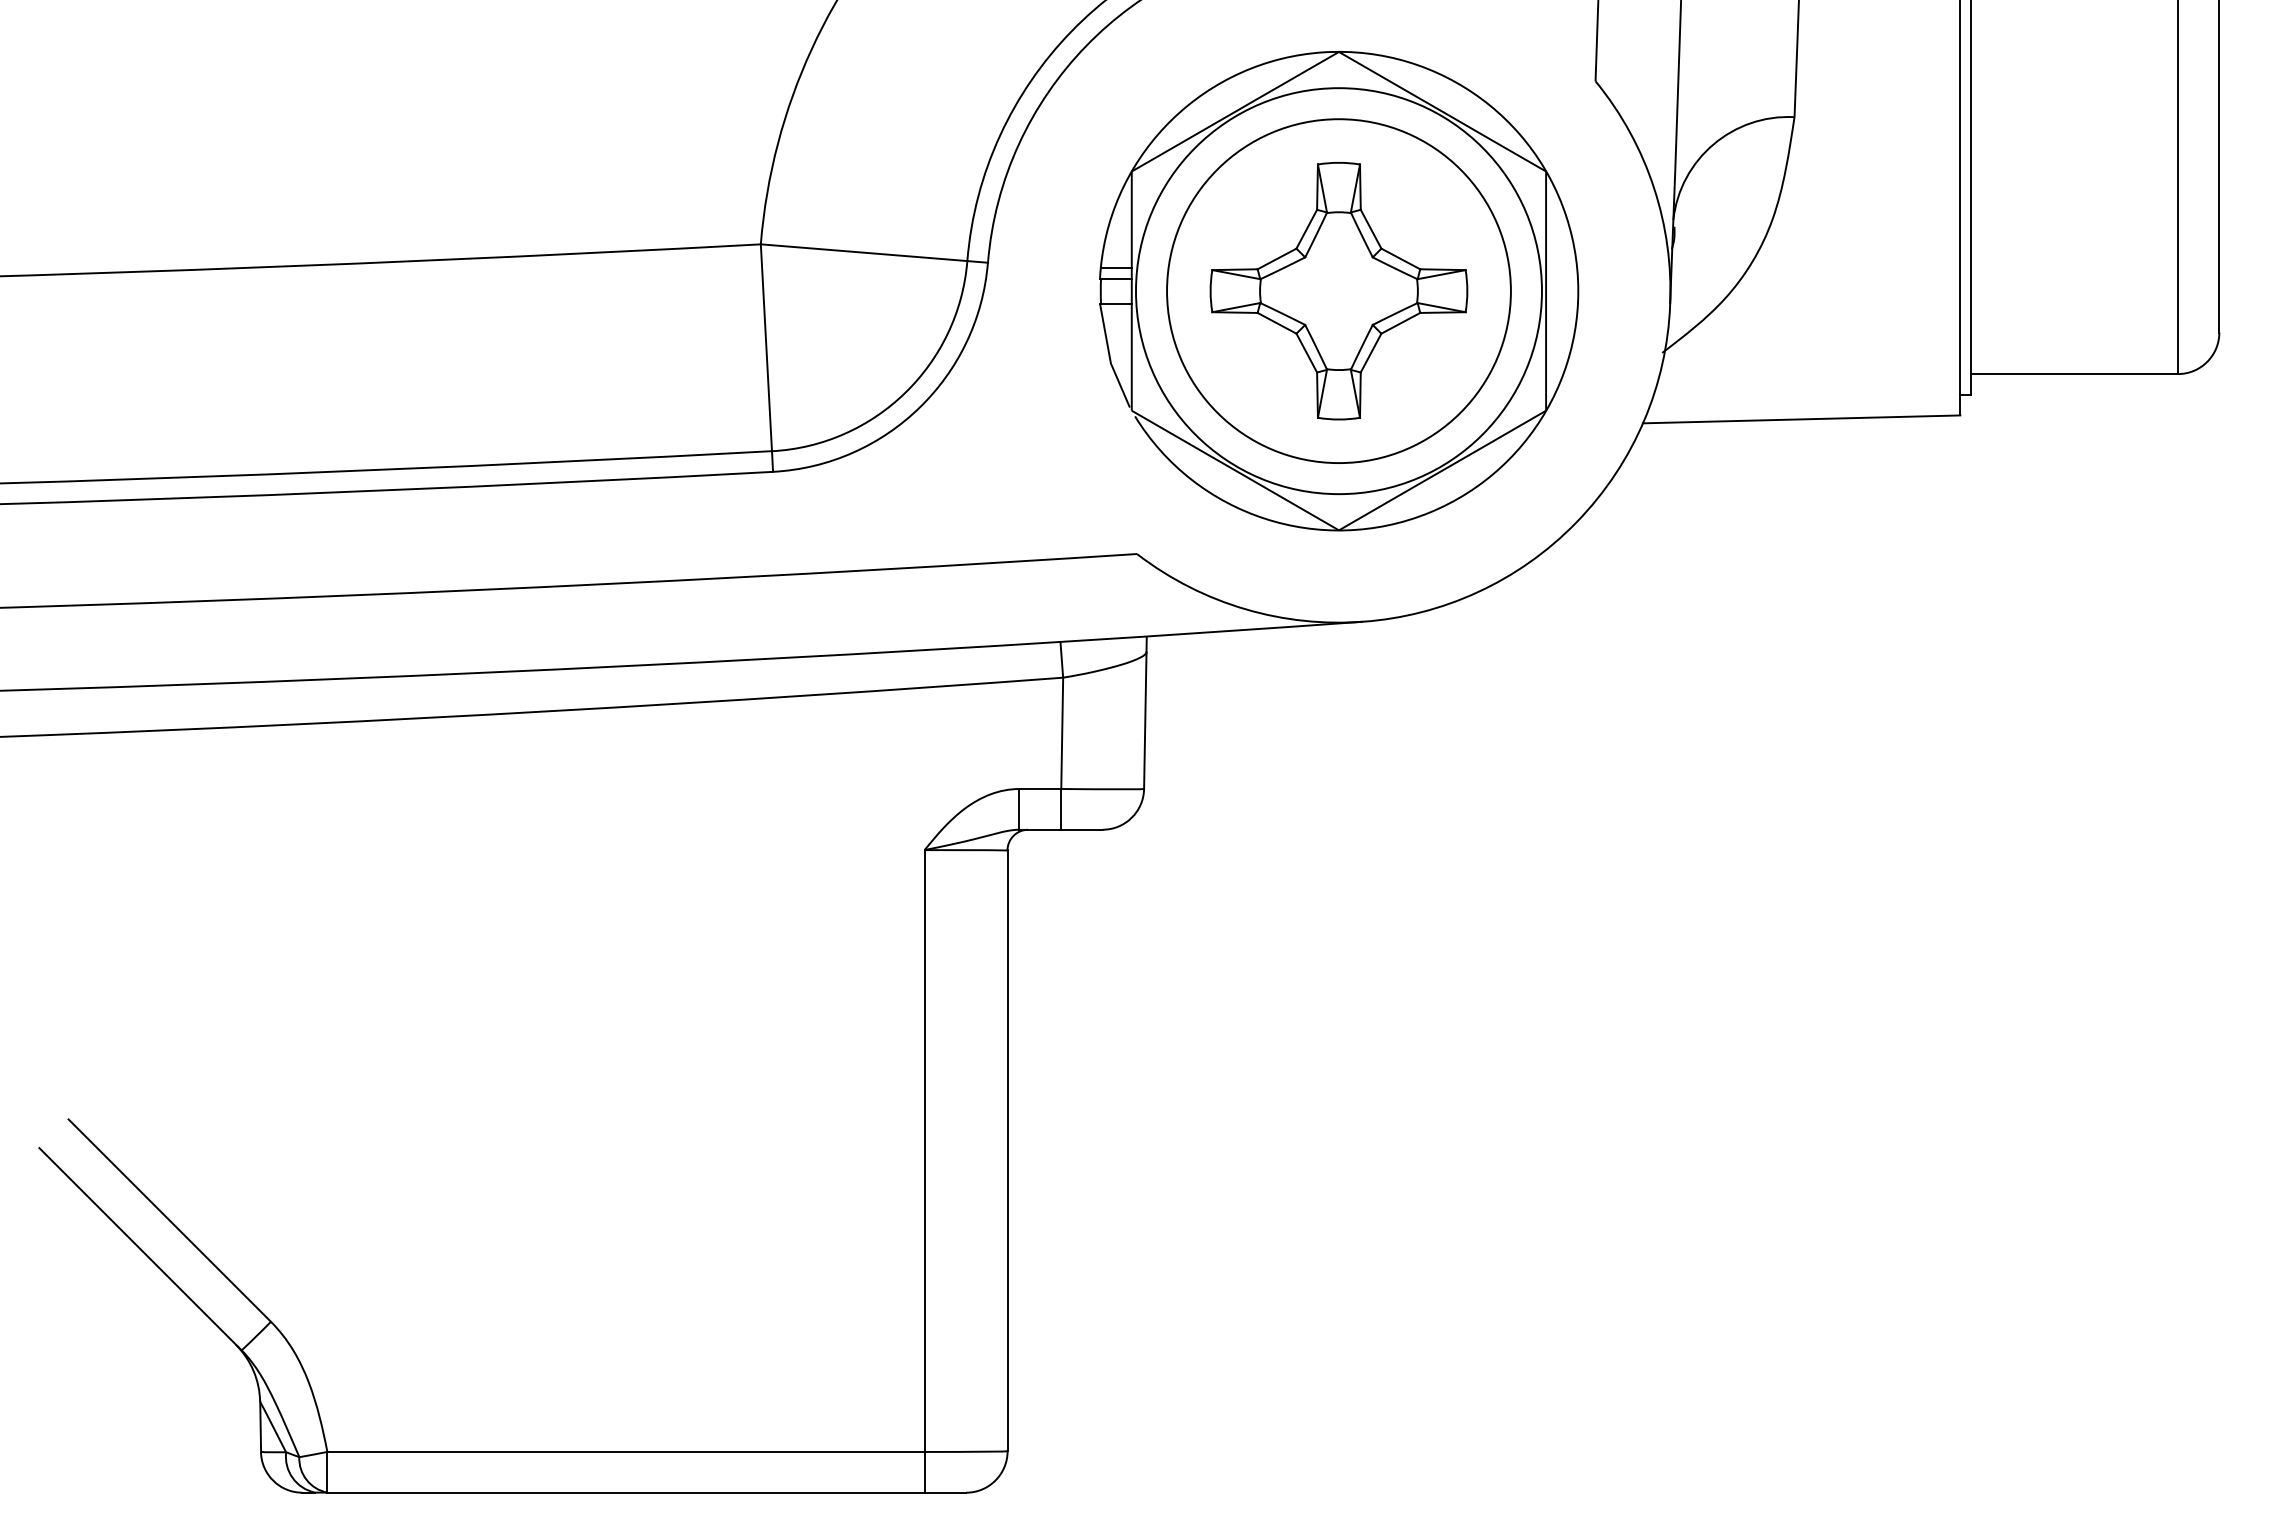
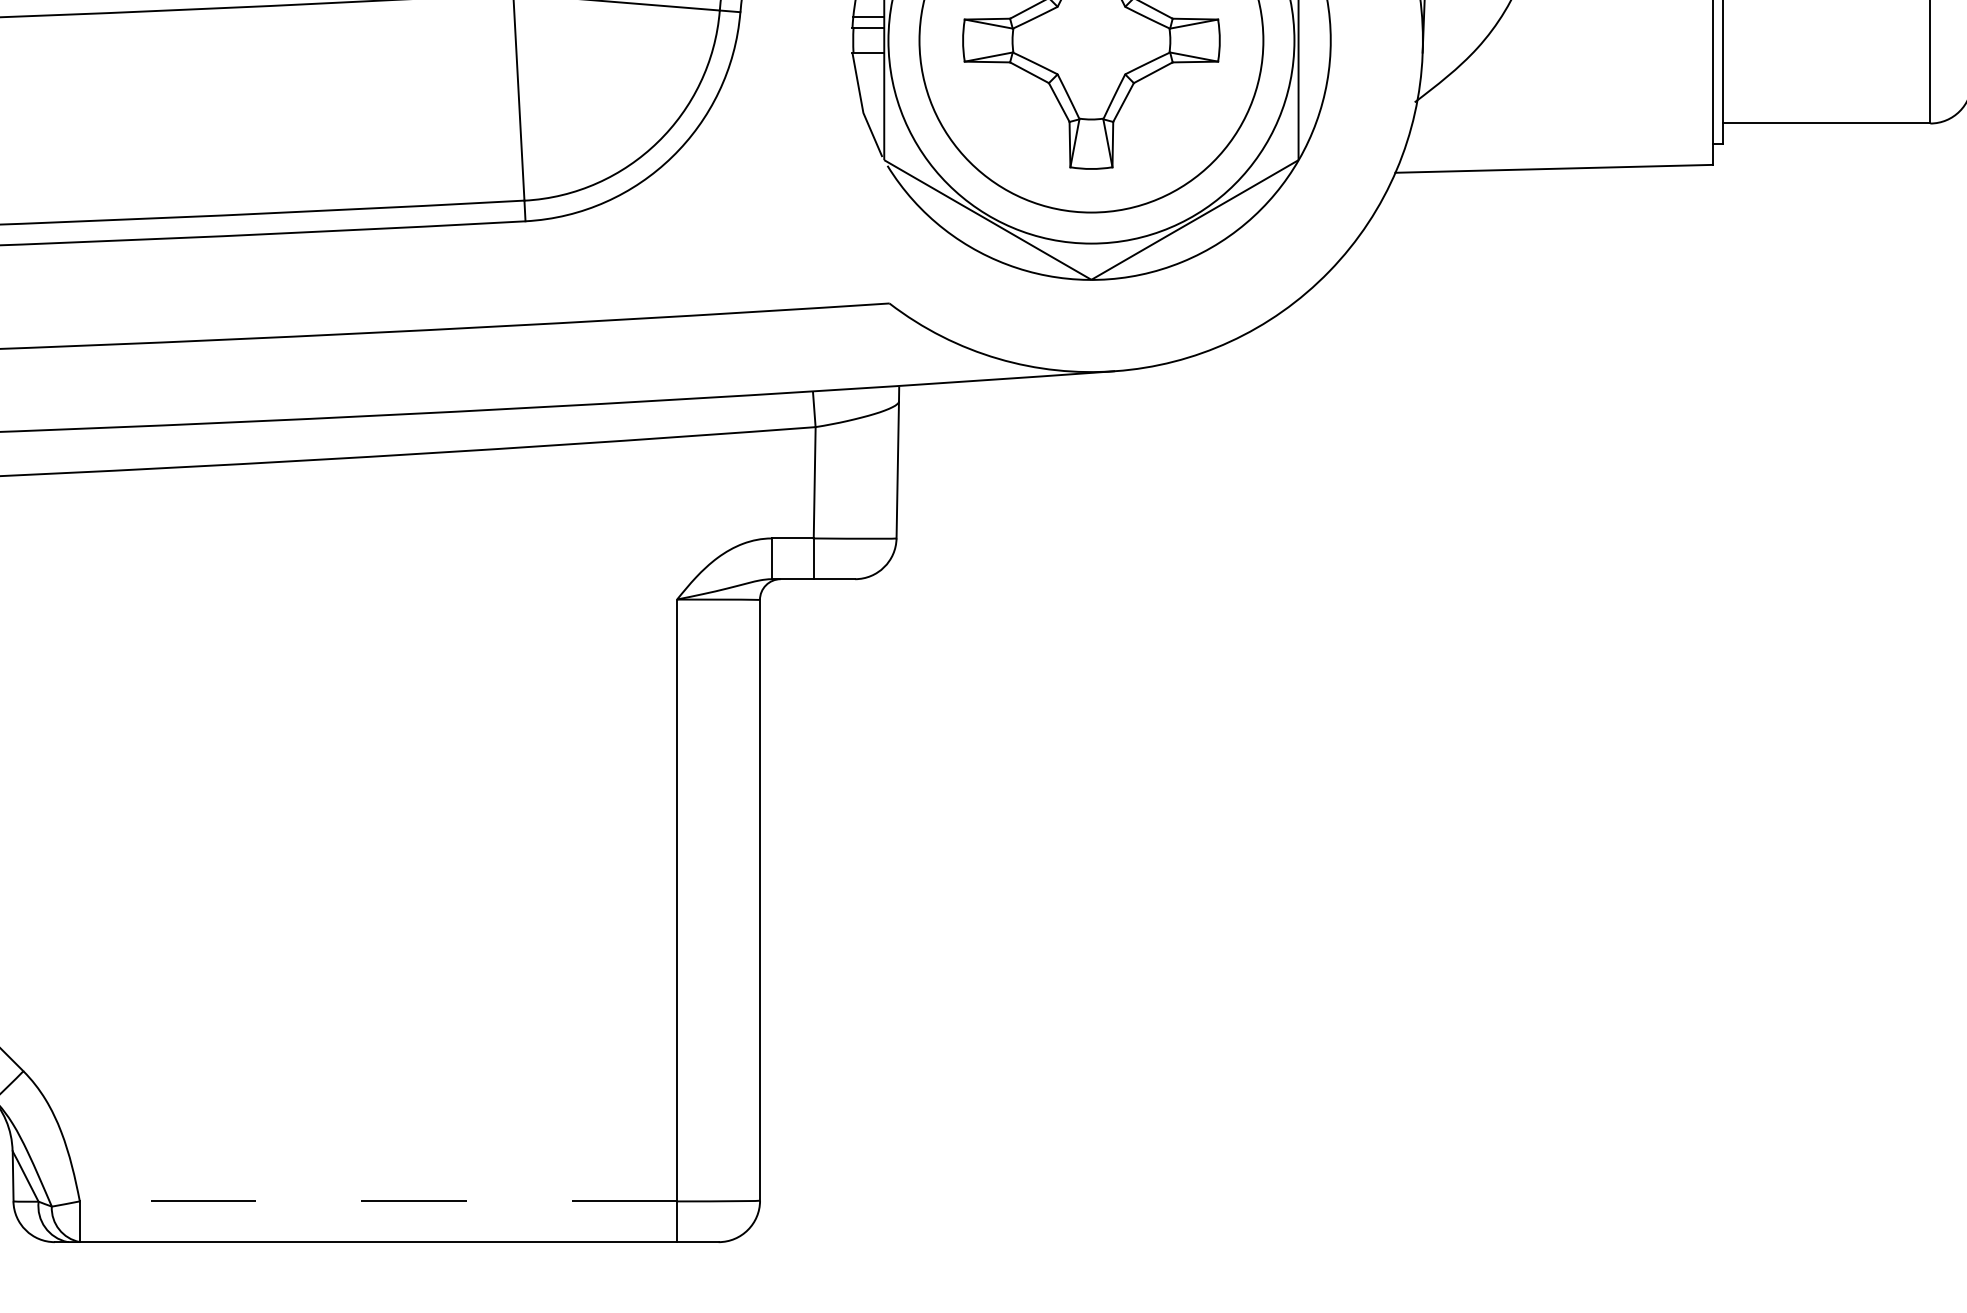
line: (626, 1451) -> (378, 1200), solid -> dashed

